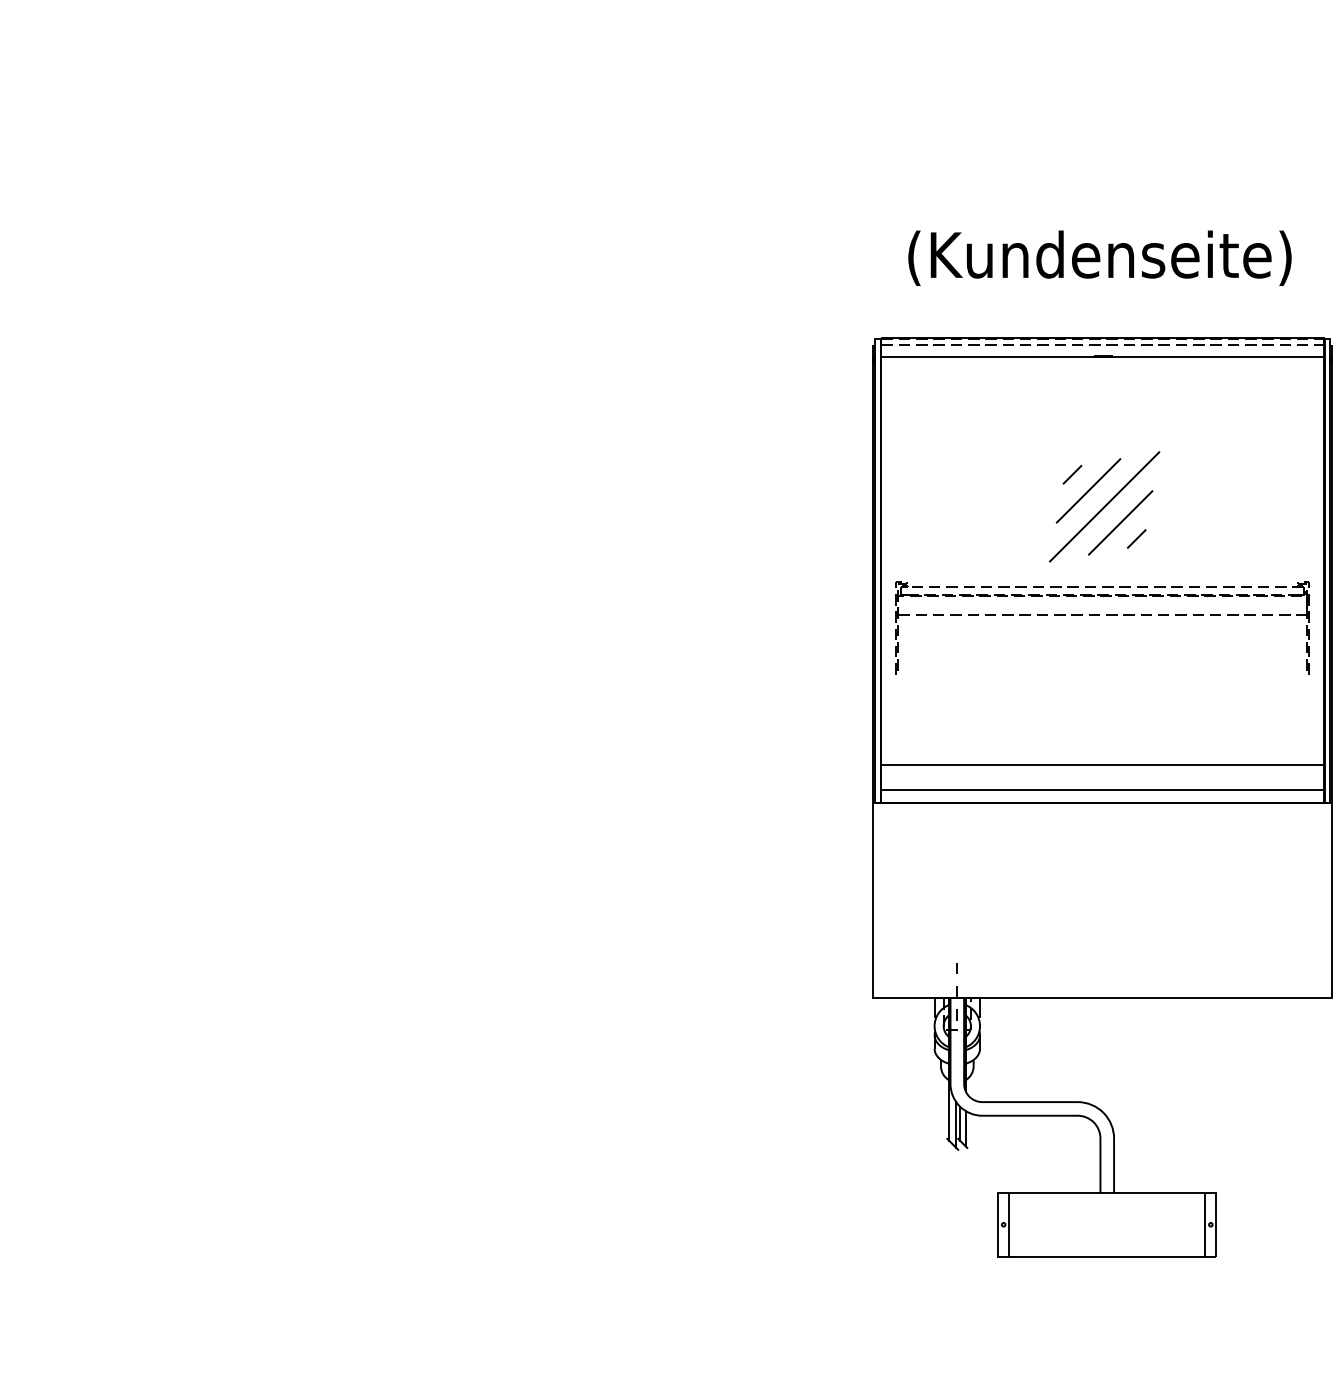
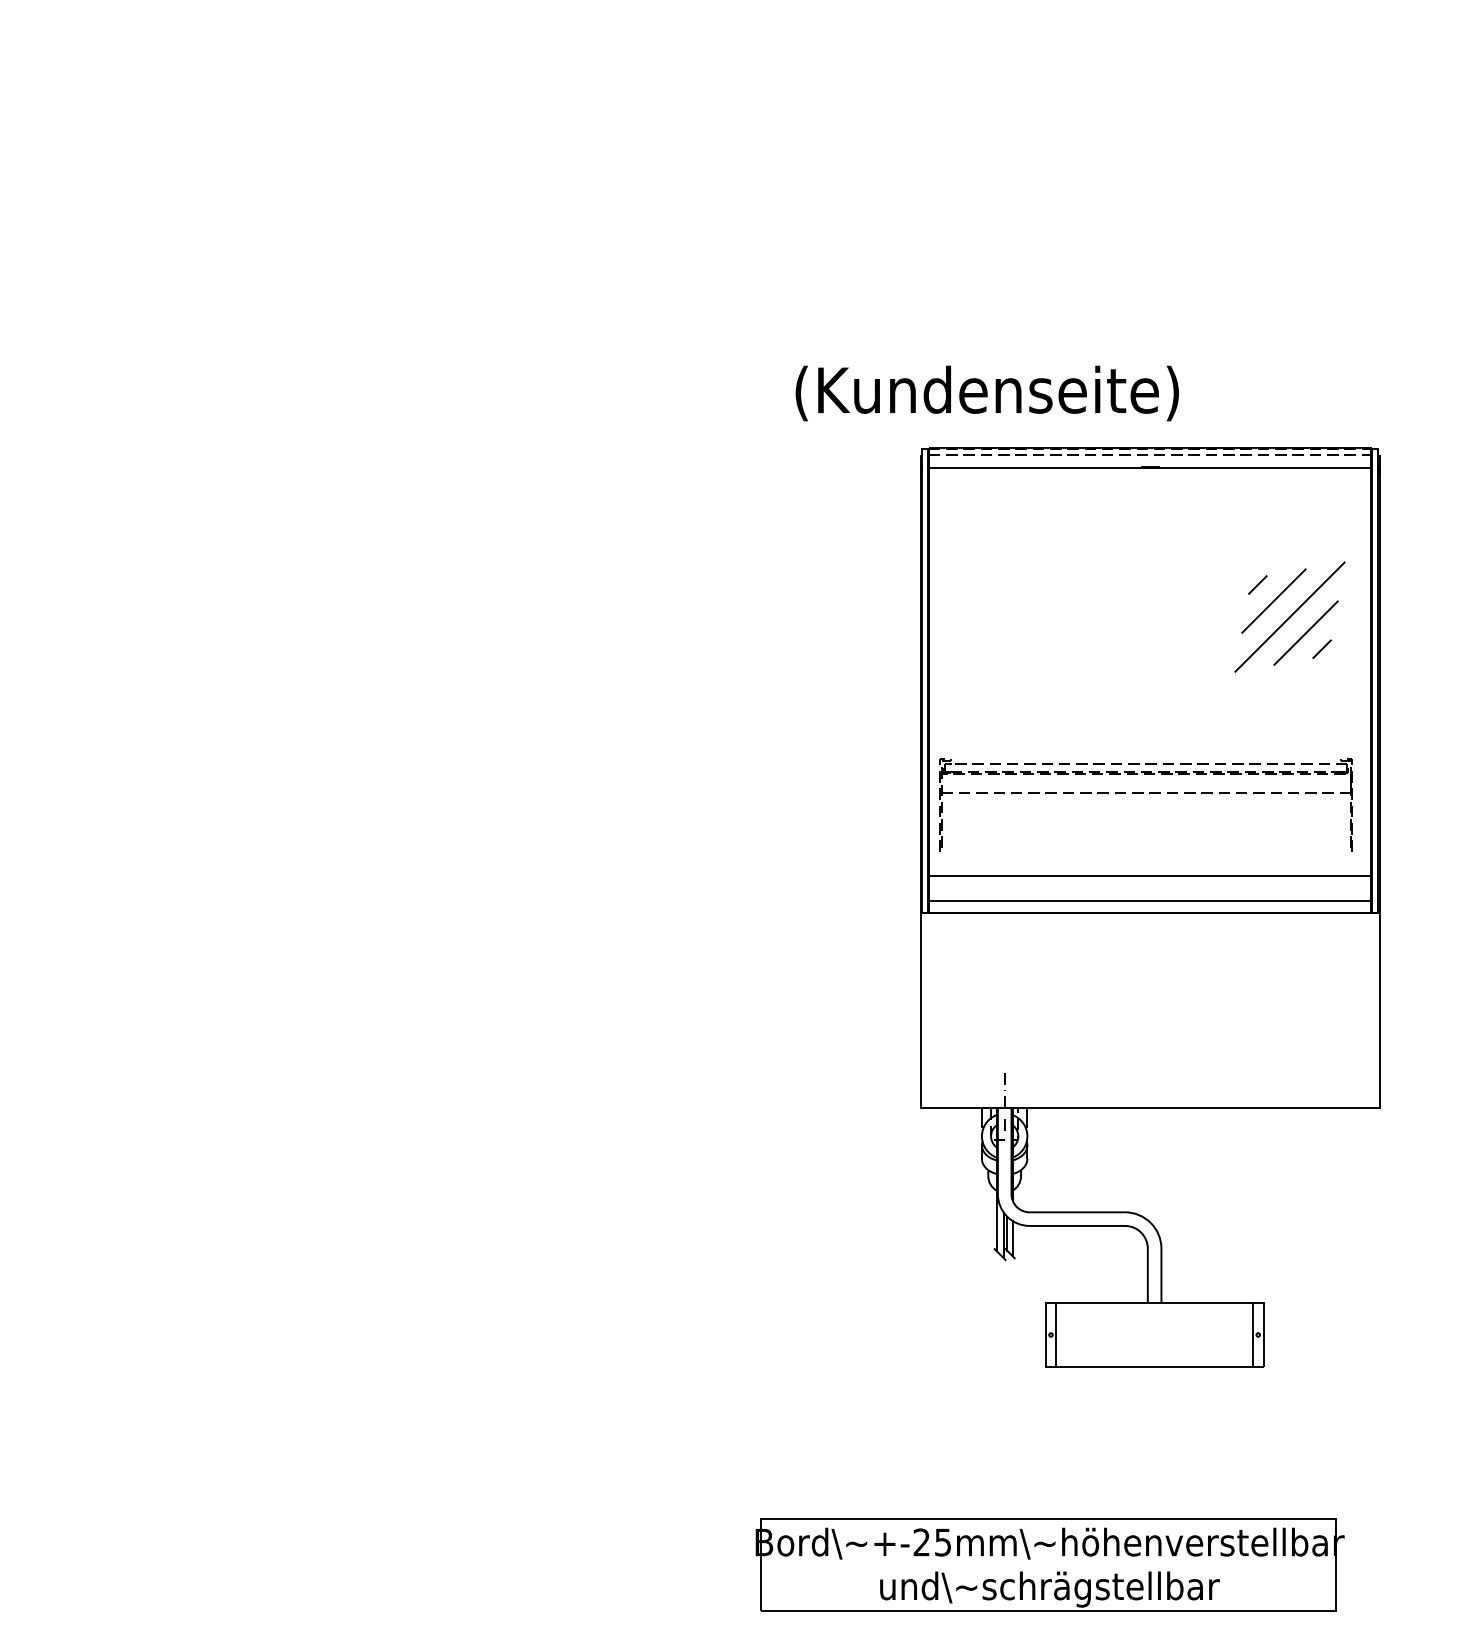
text: (1099, 258) -> (986, 393), moved
part: (1104, 506) -> (1289, 616), moved
part: (1100, 616) -> (1143, 793), moved

